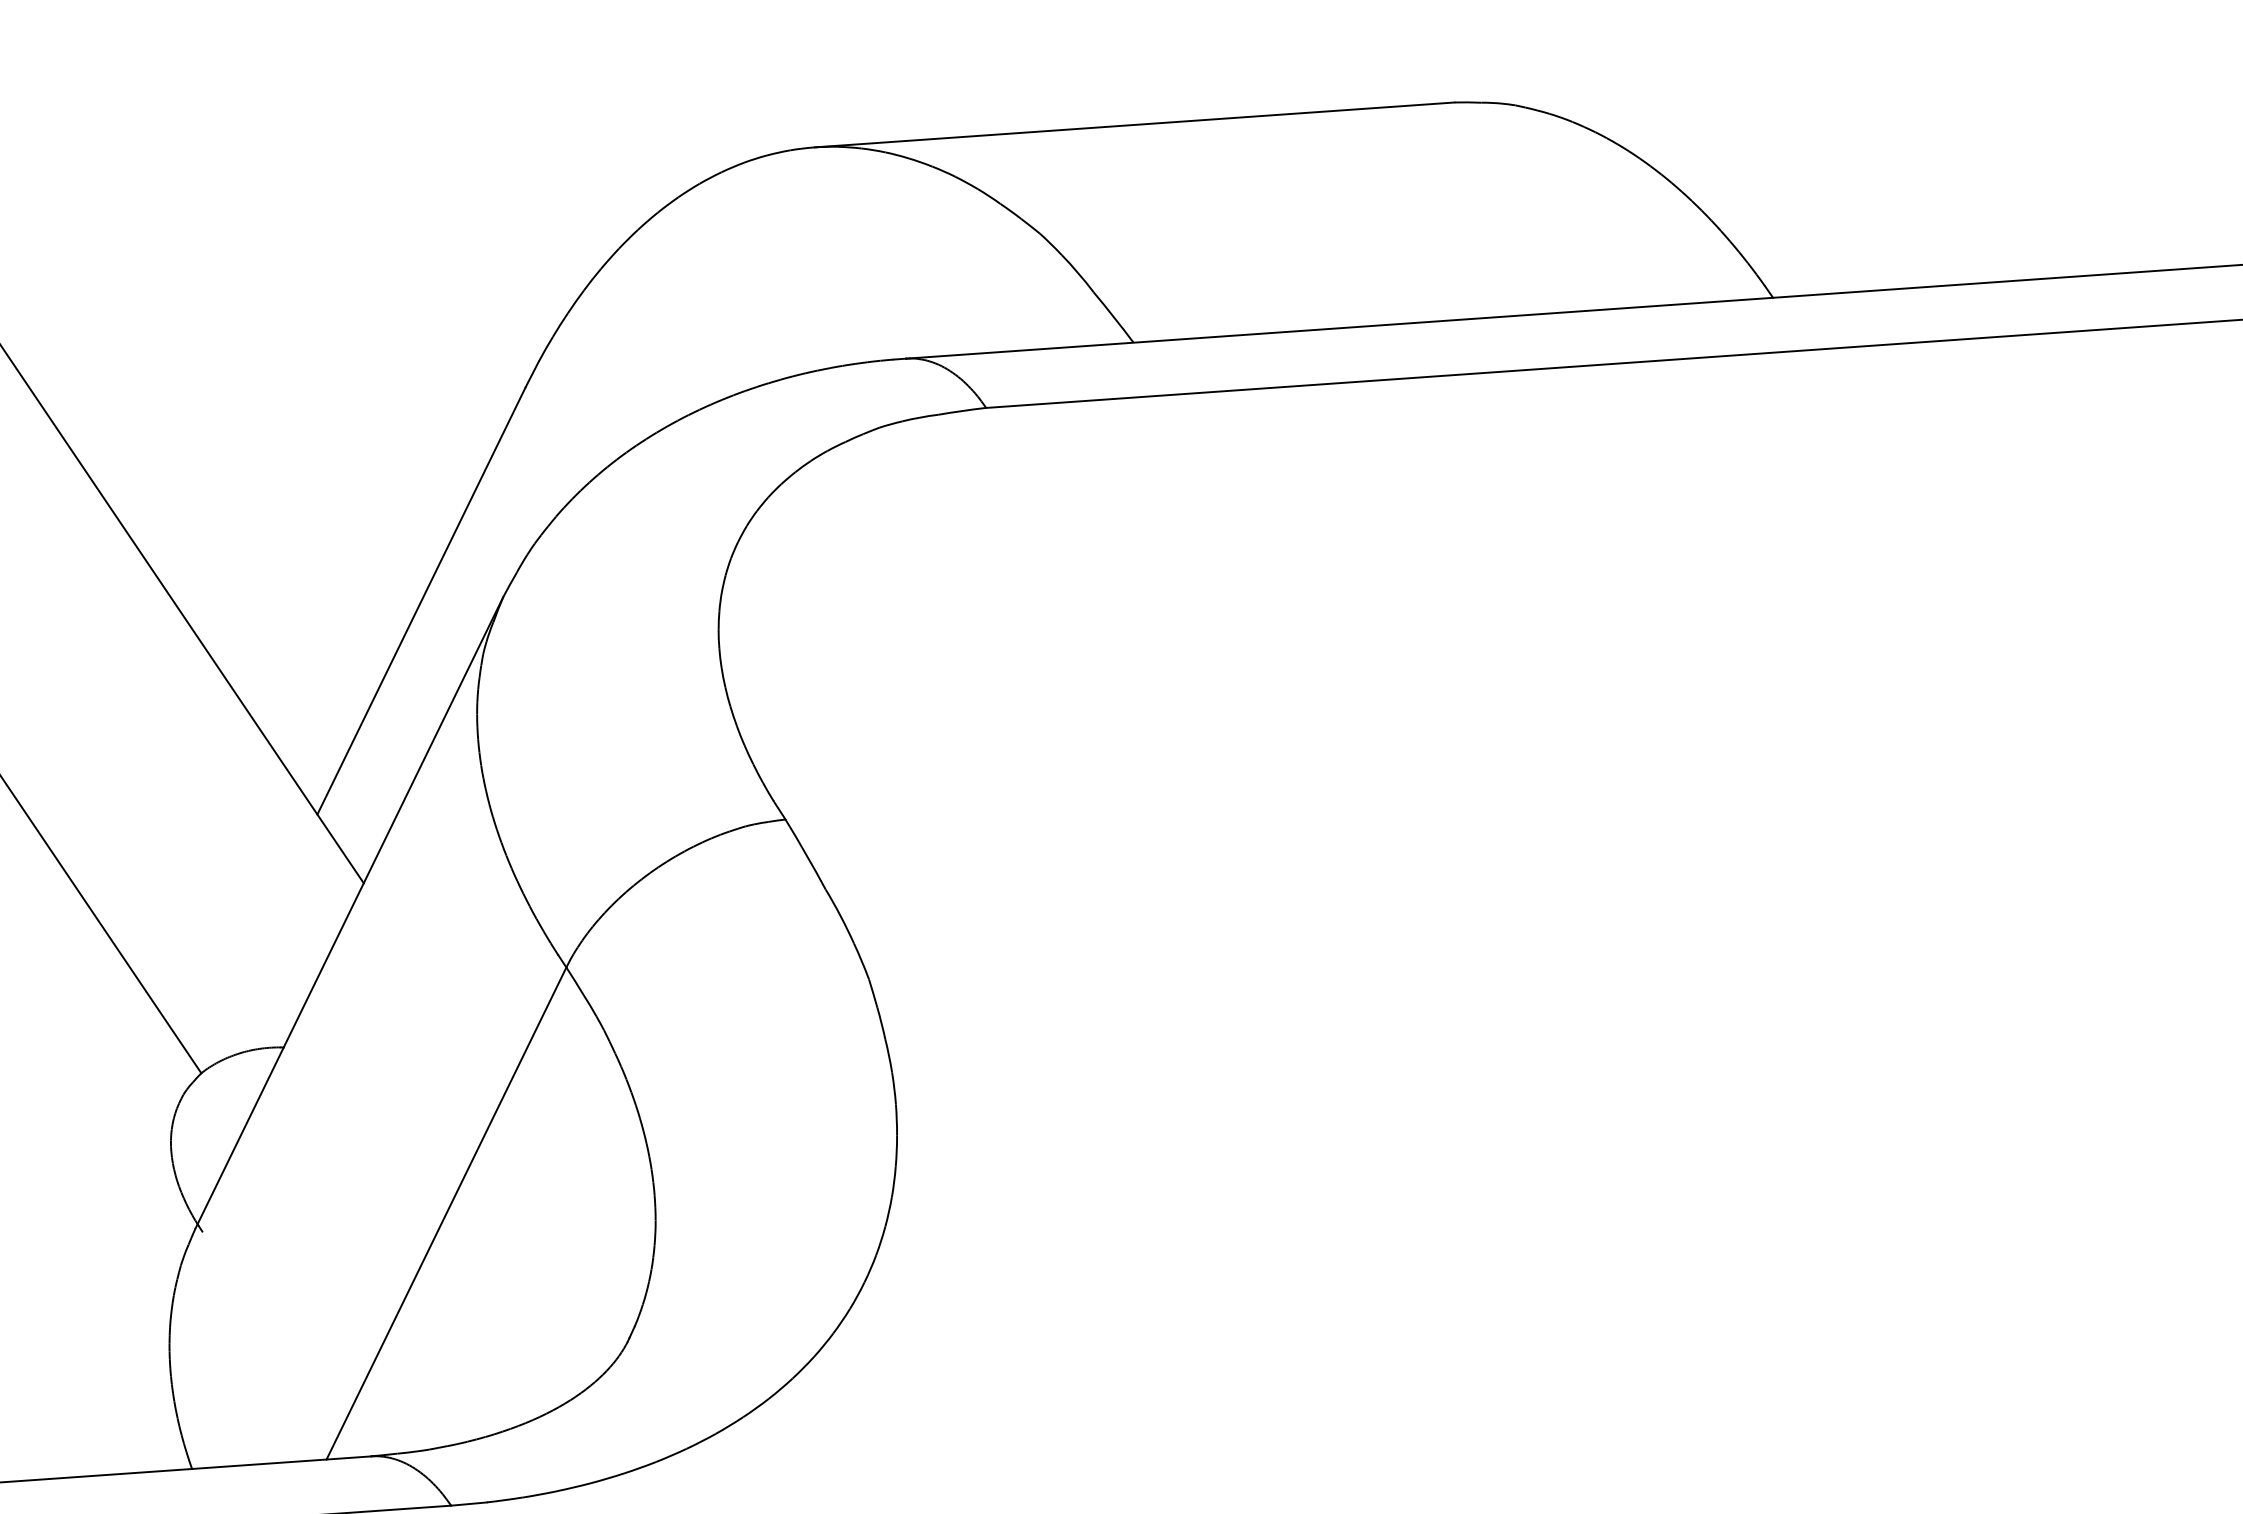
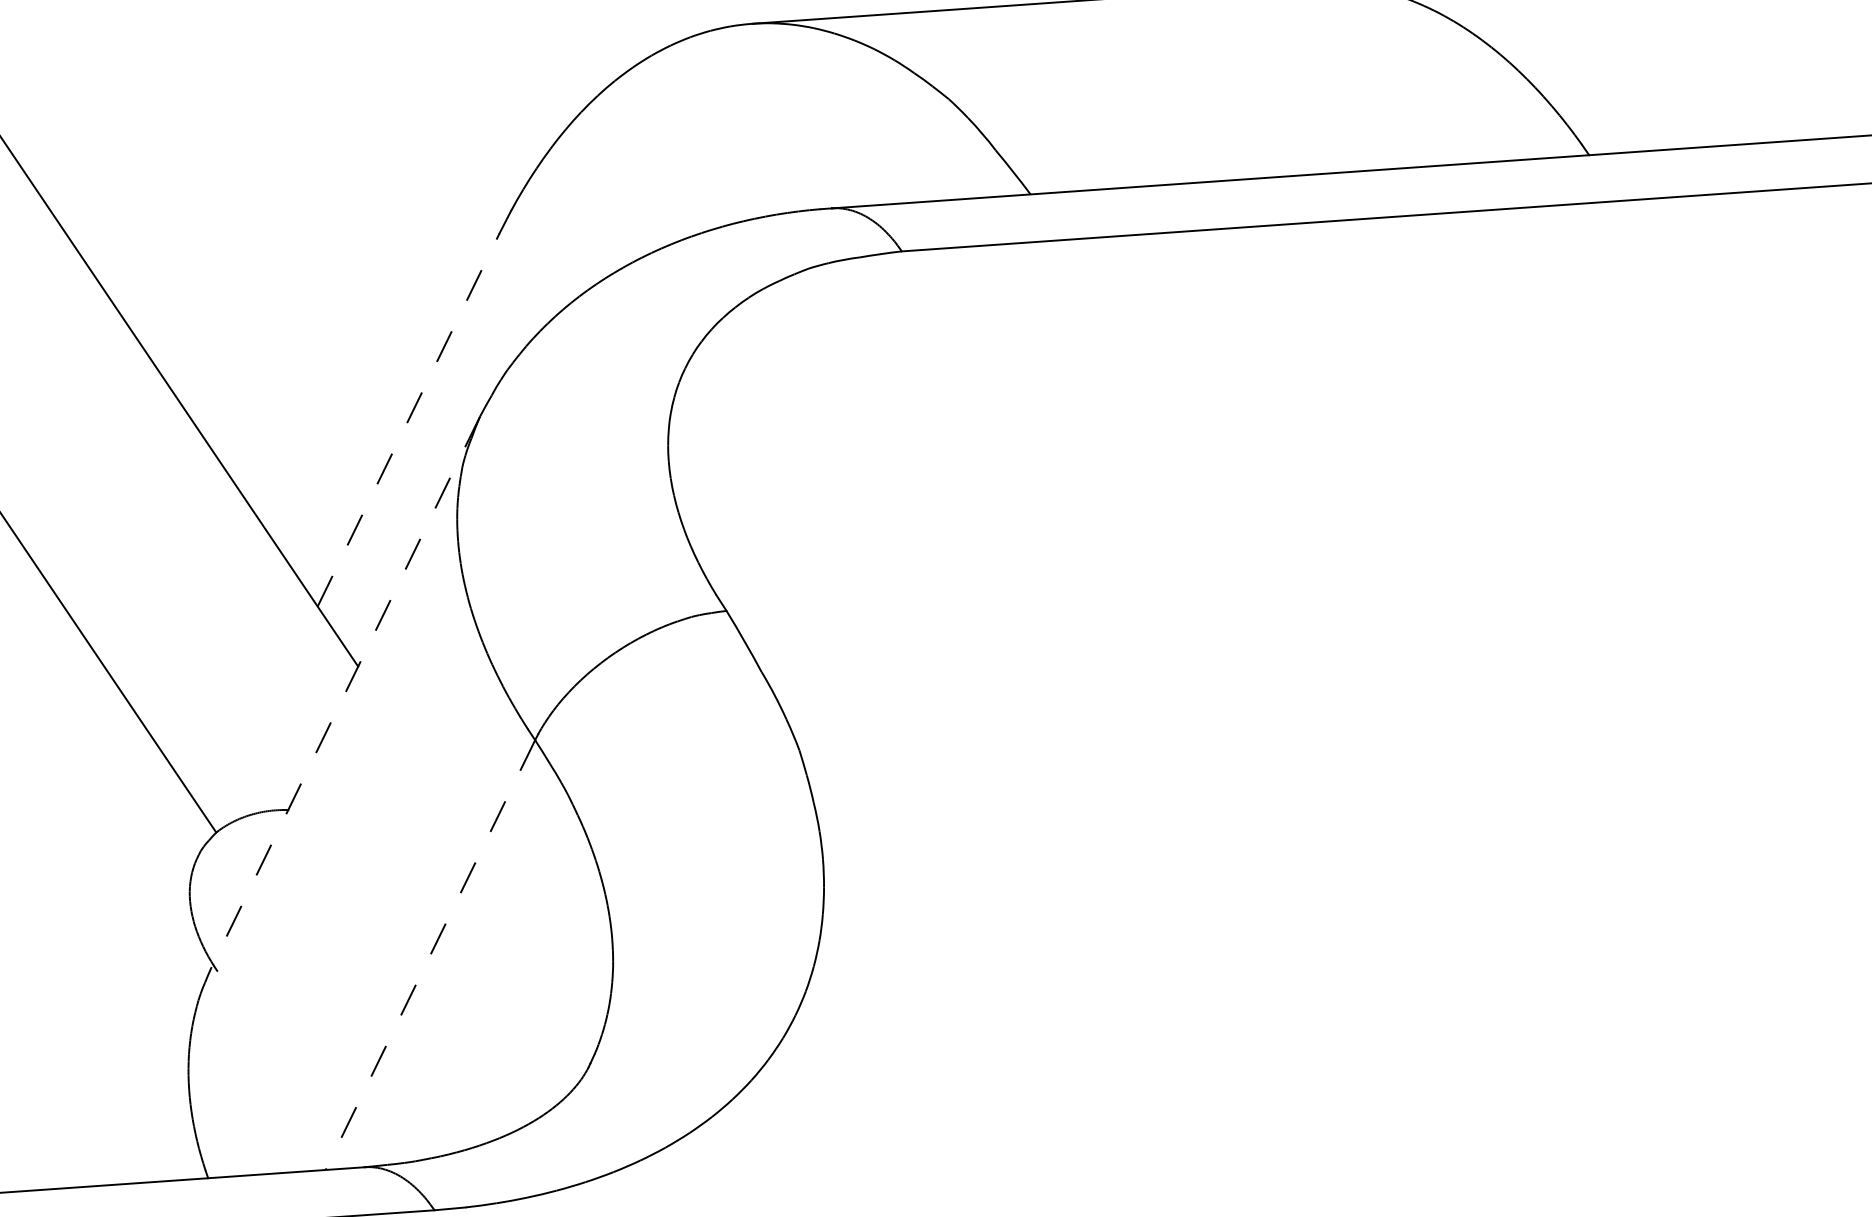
line: (421, 600) -> (408, 419), solid -> dashed
line: (349, 913) -> (345, 693), solid -> dashed
line: (446, 1213) -> (430, 955), solid -> dashed

